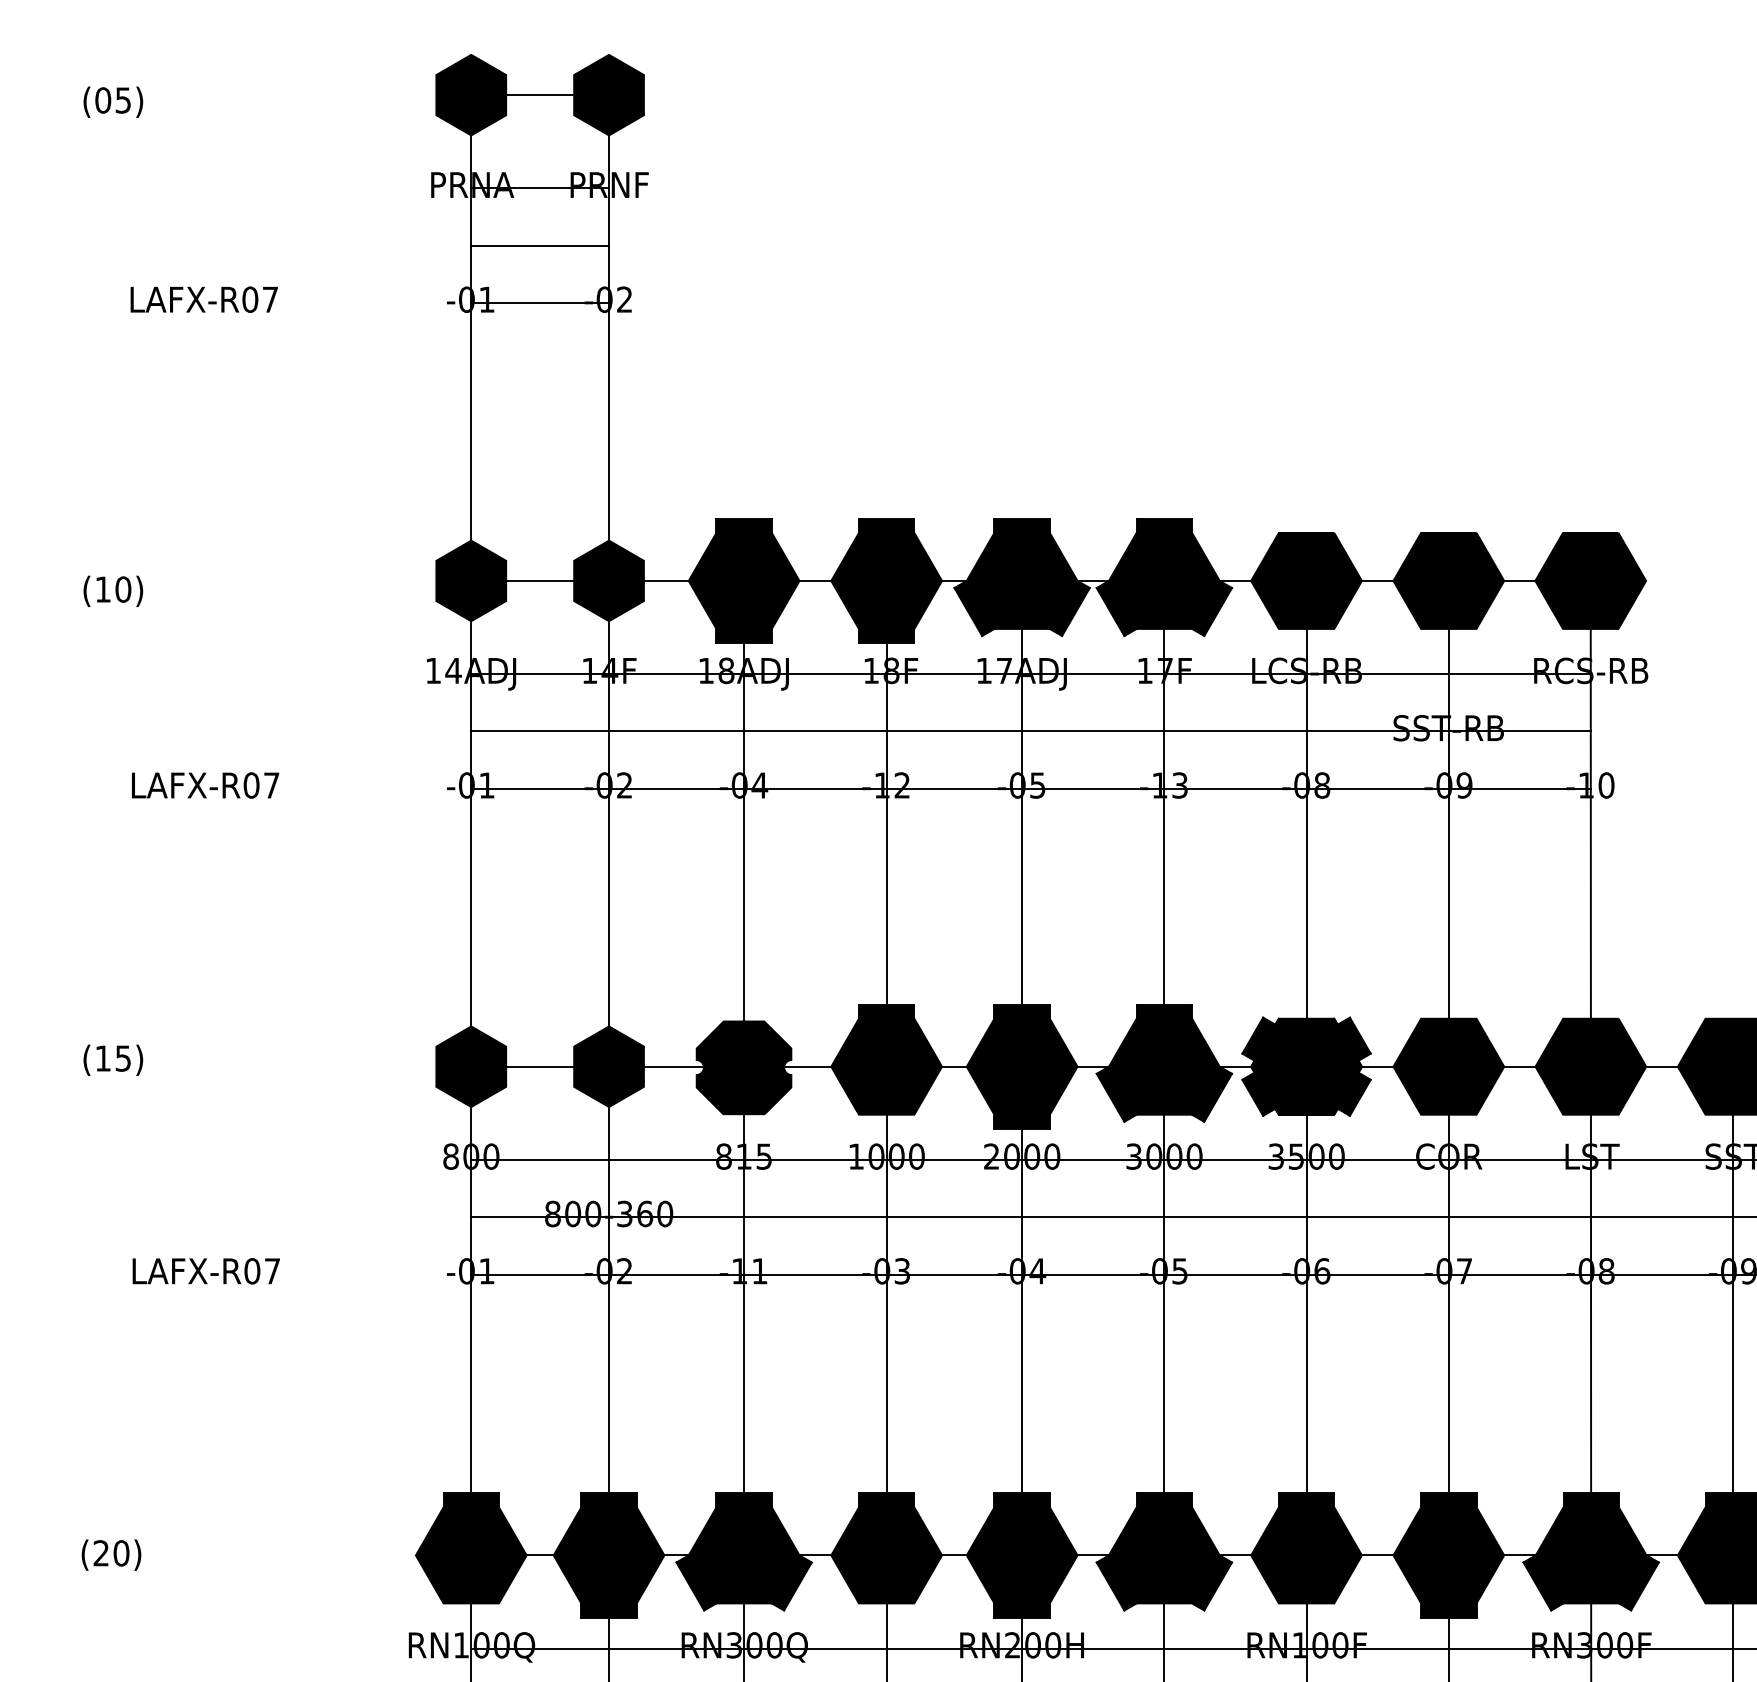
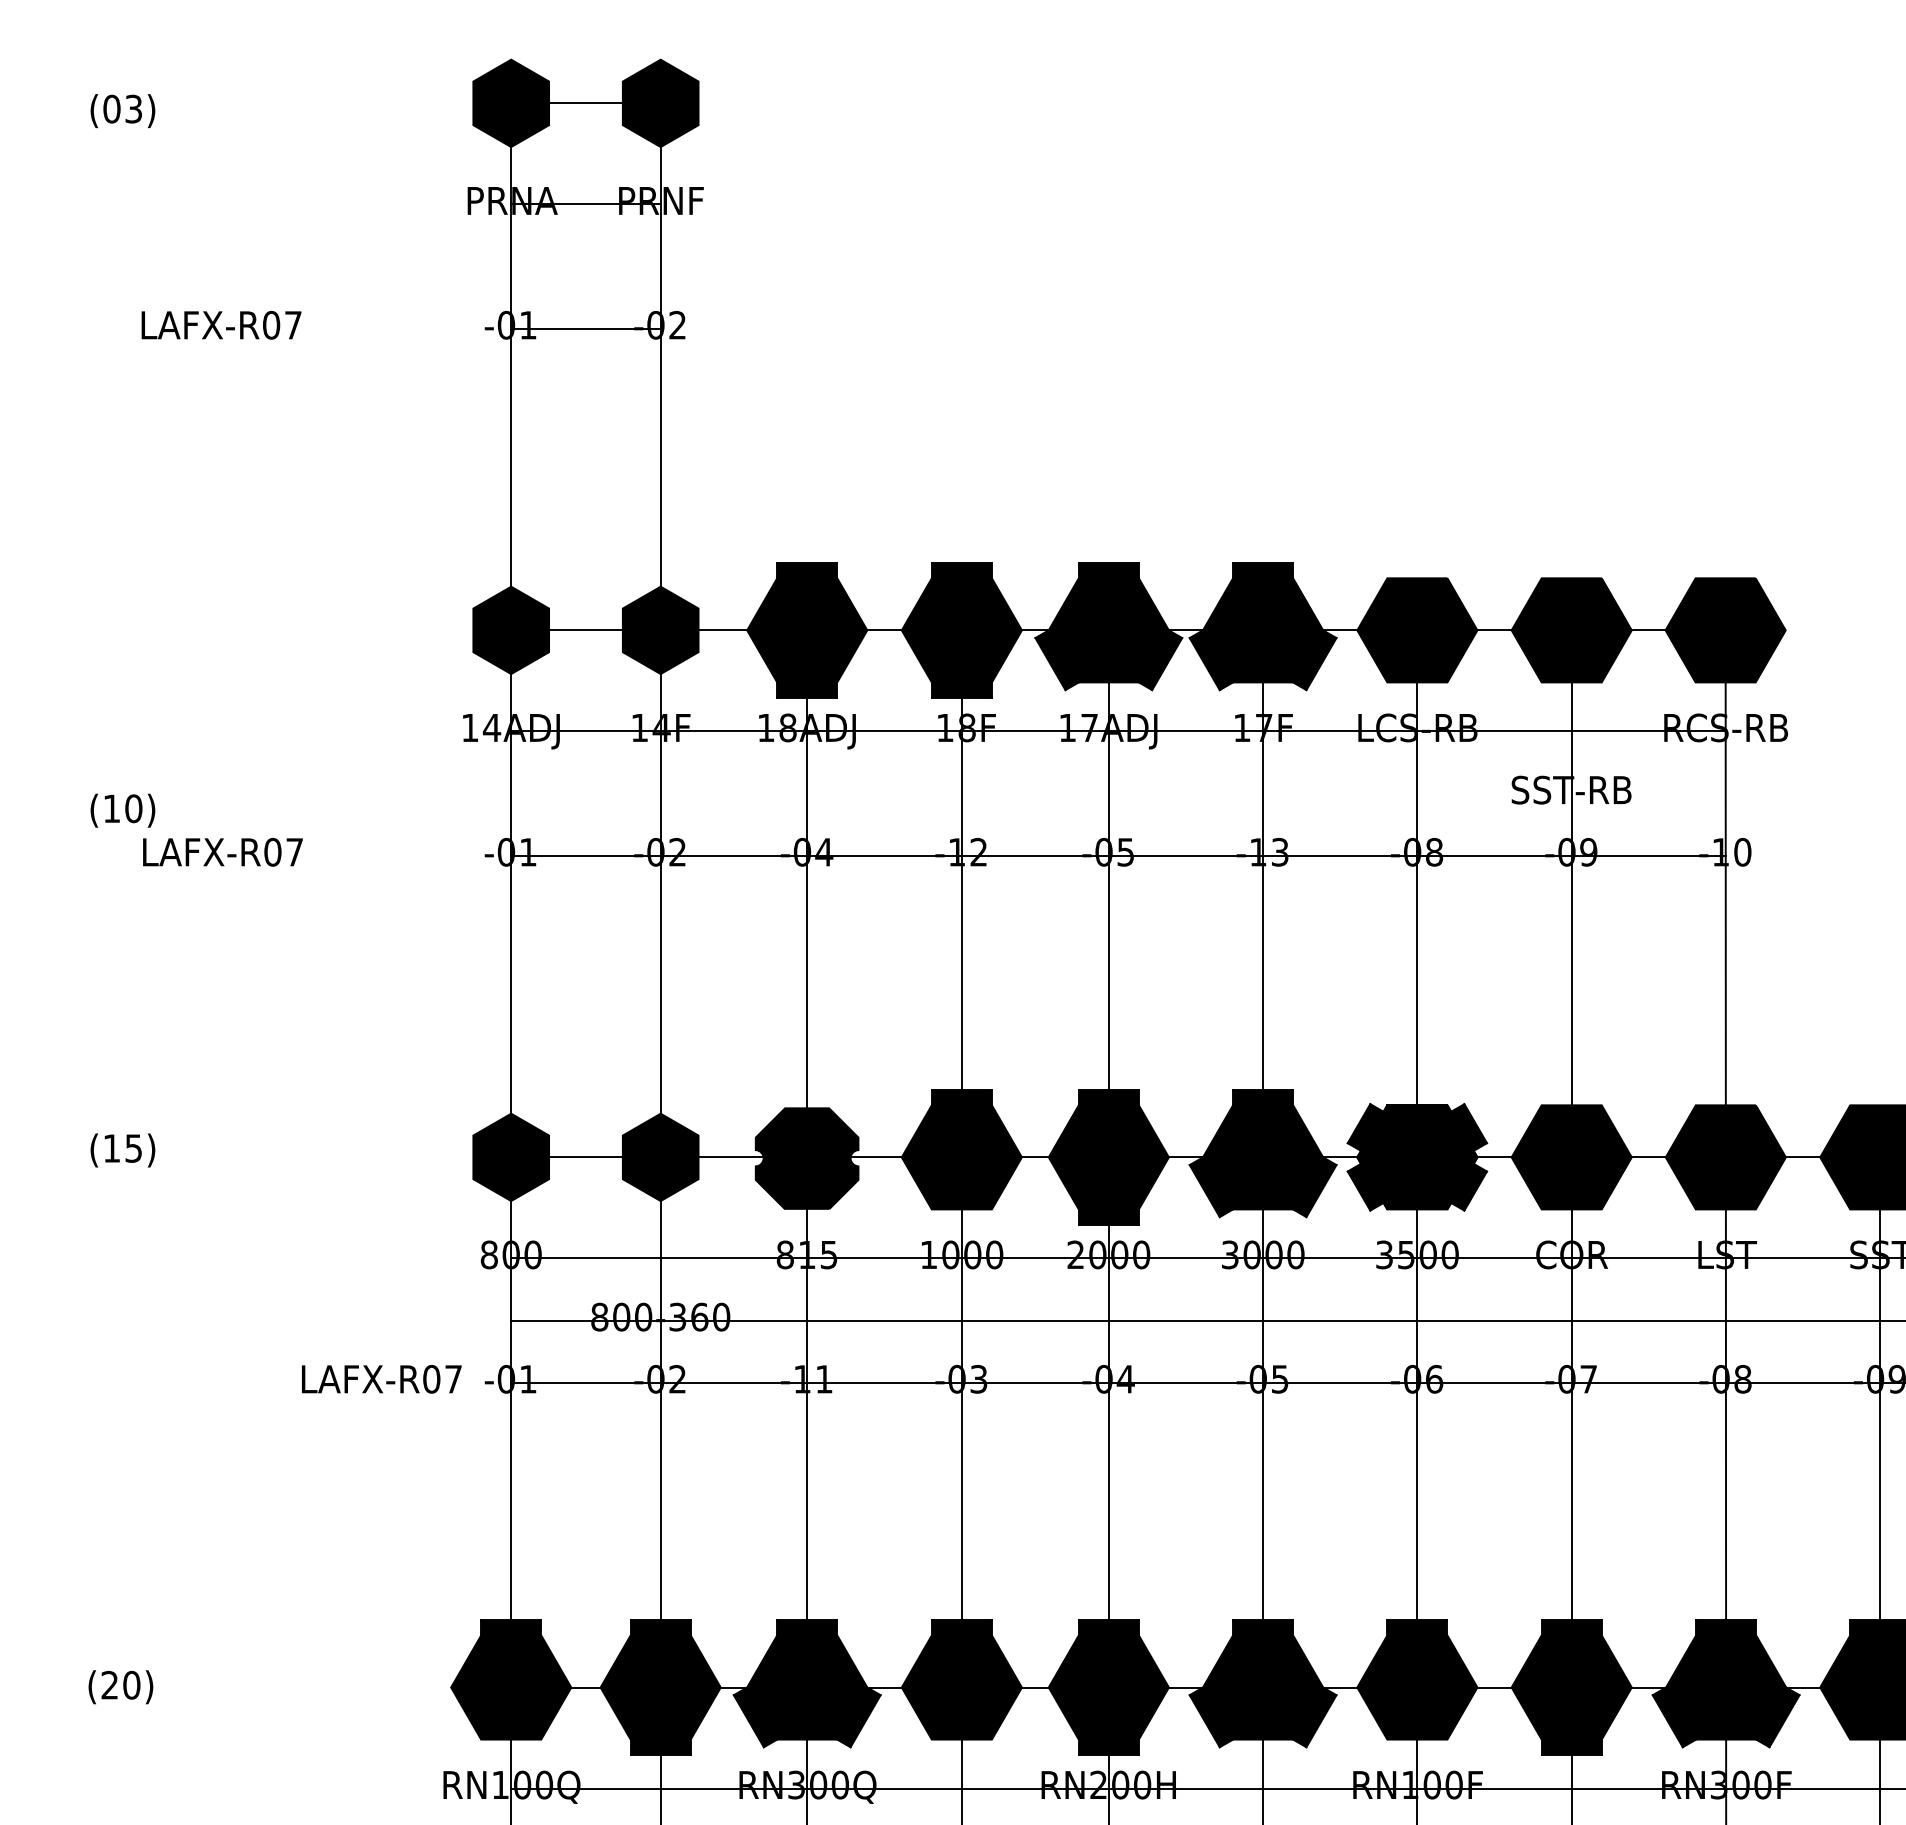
text: (123, 99) -> (133, 108), (05) -> (03)
line: (539, 245) -> (585, 266), removed
text: (112, 591) -> (122, 810), moved
line: (1031, 731) -> (1118, 793), removed
text: (206, 1271) -> (381, 1379), moved

